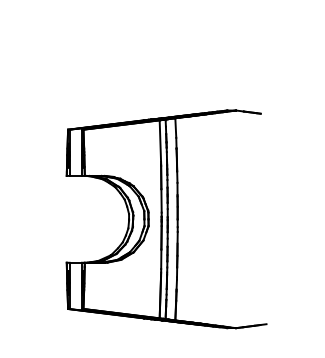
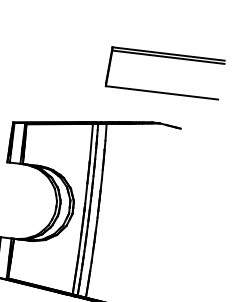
part: (235, 34) -> (167, 57), added

